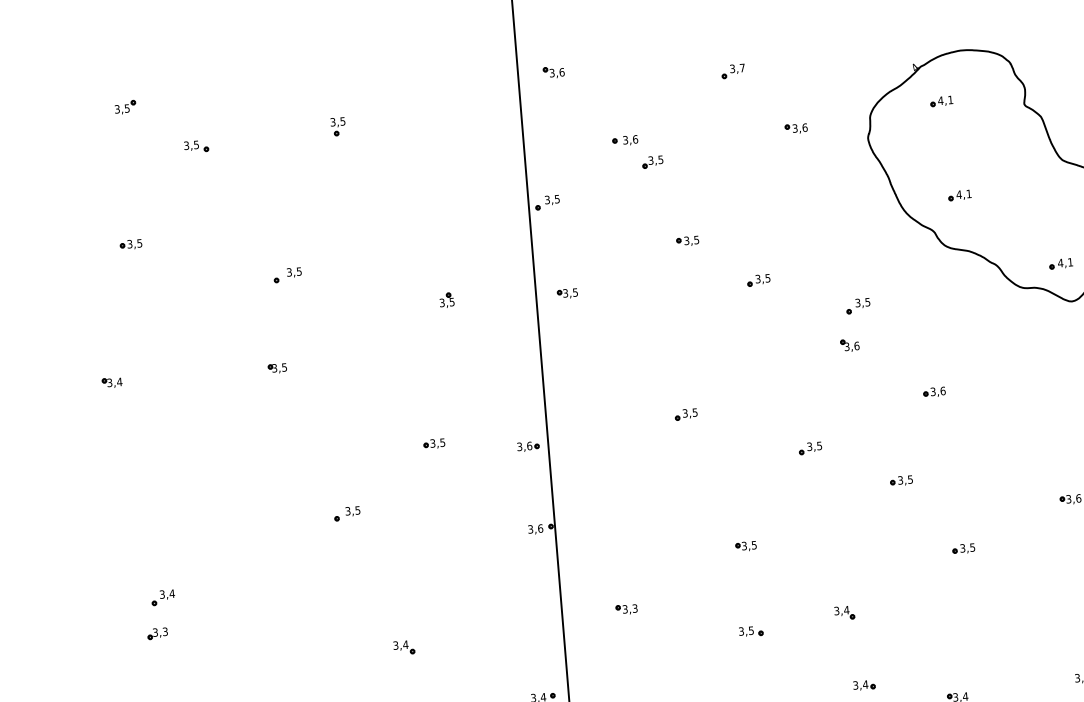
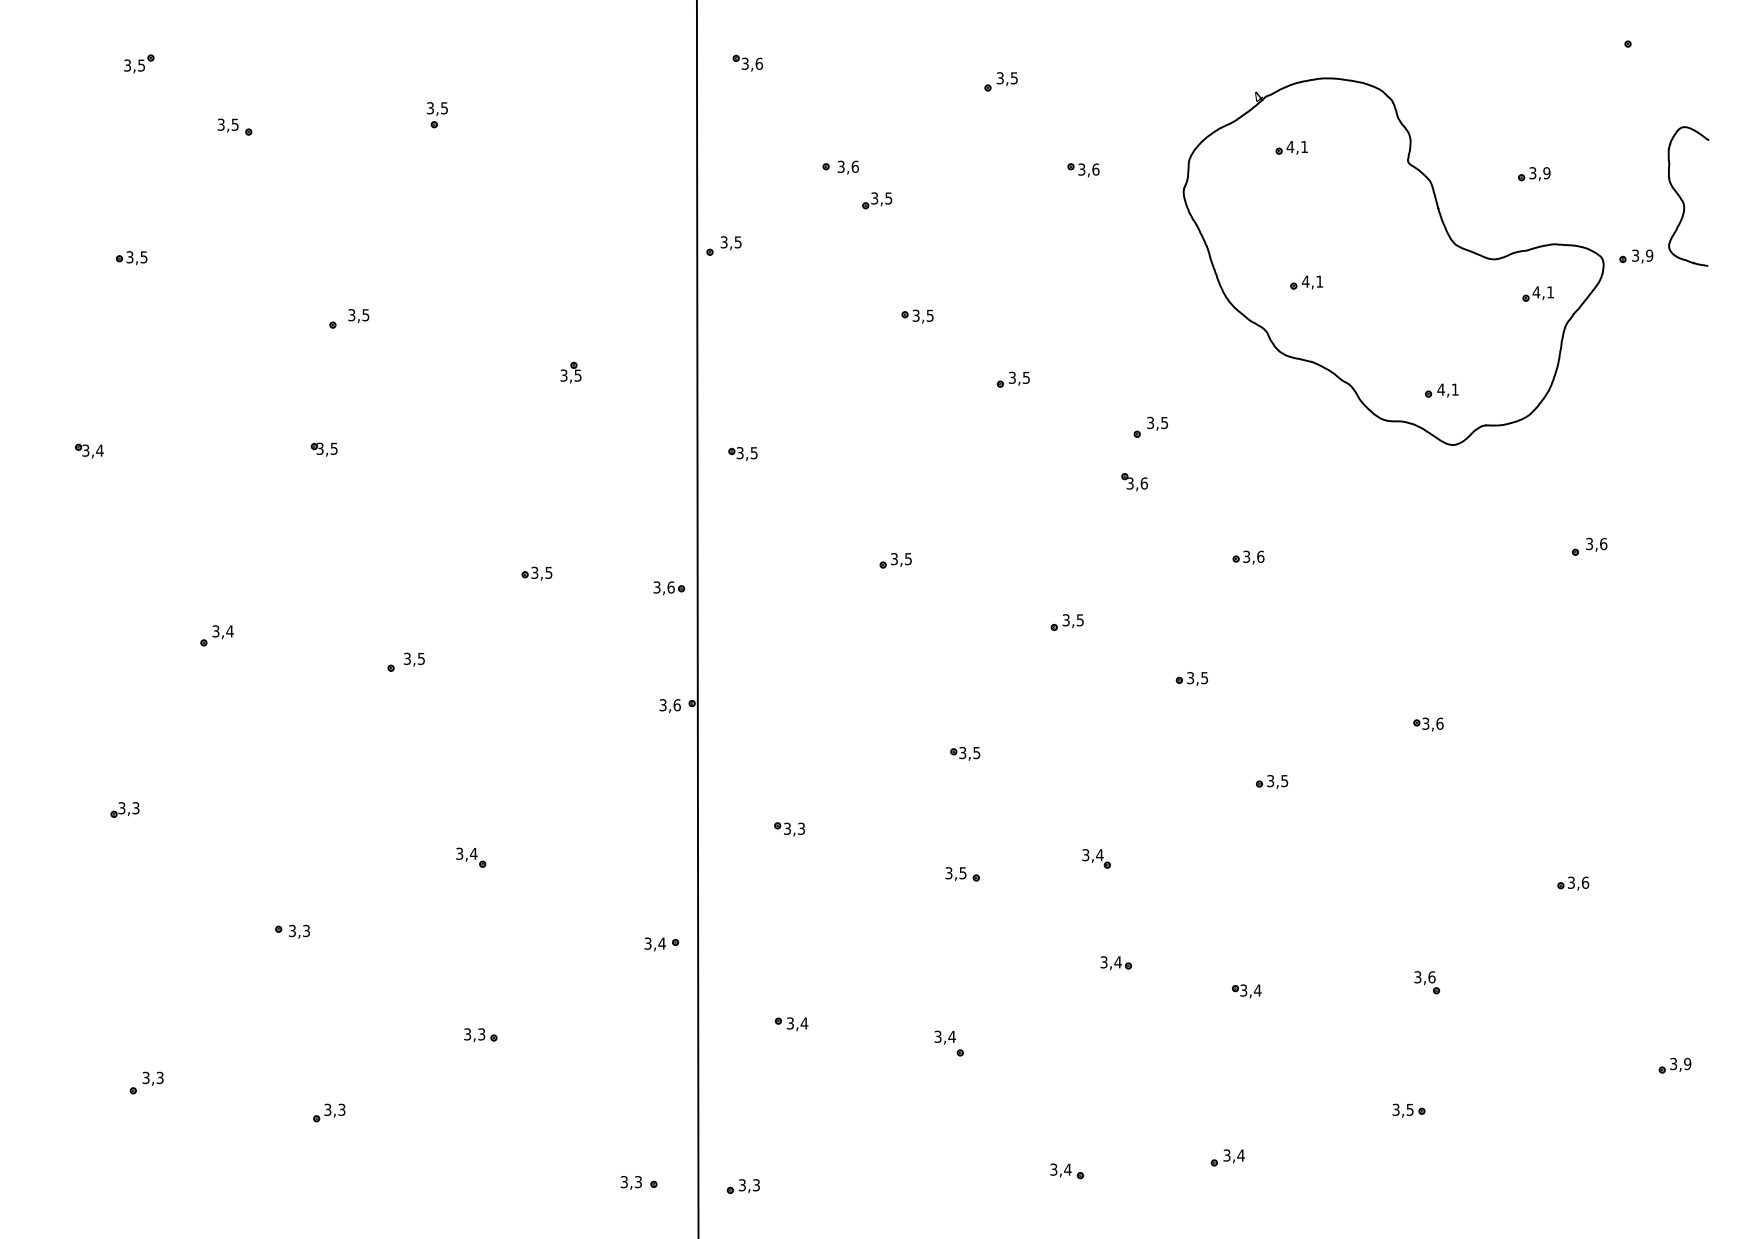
text: (741, 68) -> (1013, 78), 3,7 -> 3,5
part: (567, 293) -> (742, 453), moved
part: (162, 597) -> (216, 635), moved

